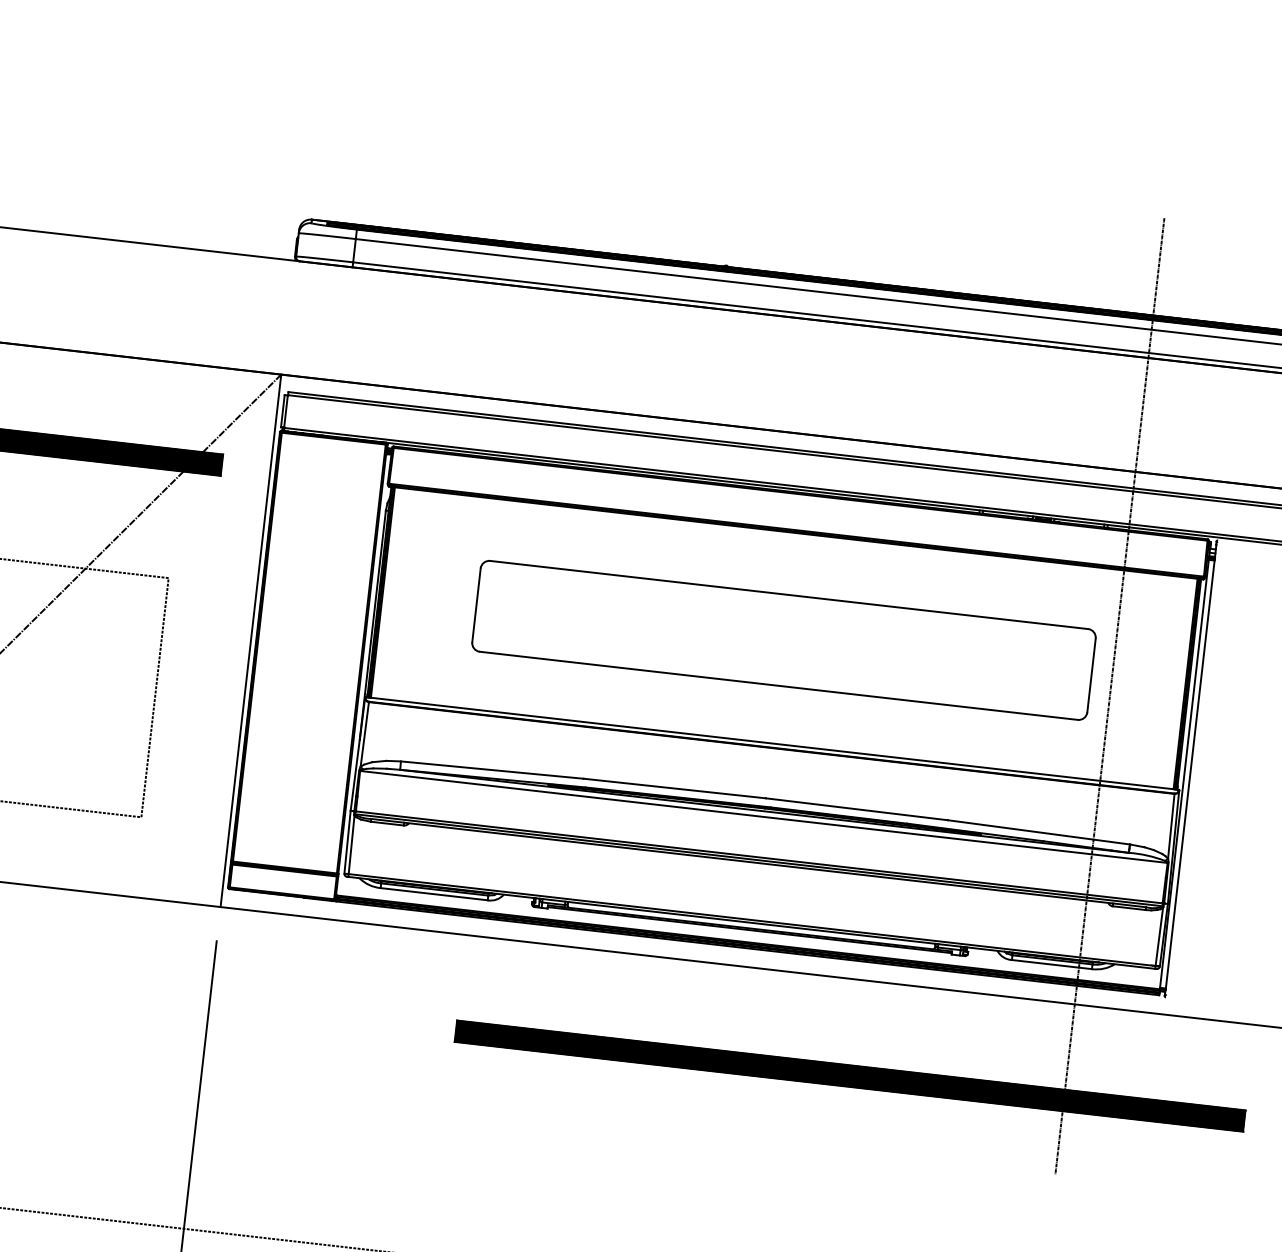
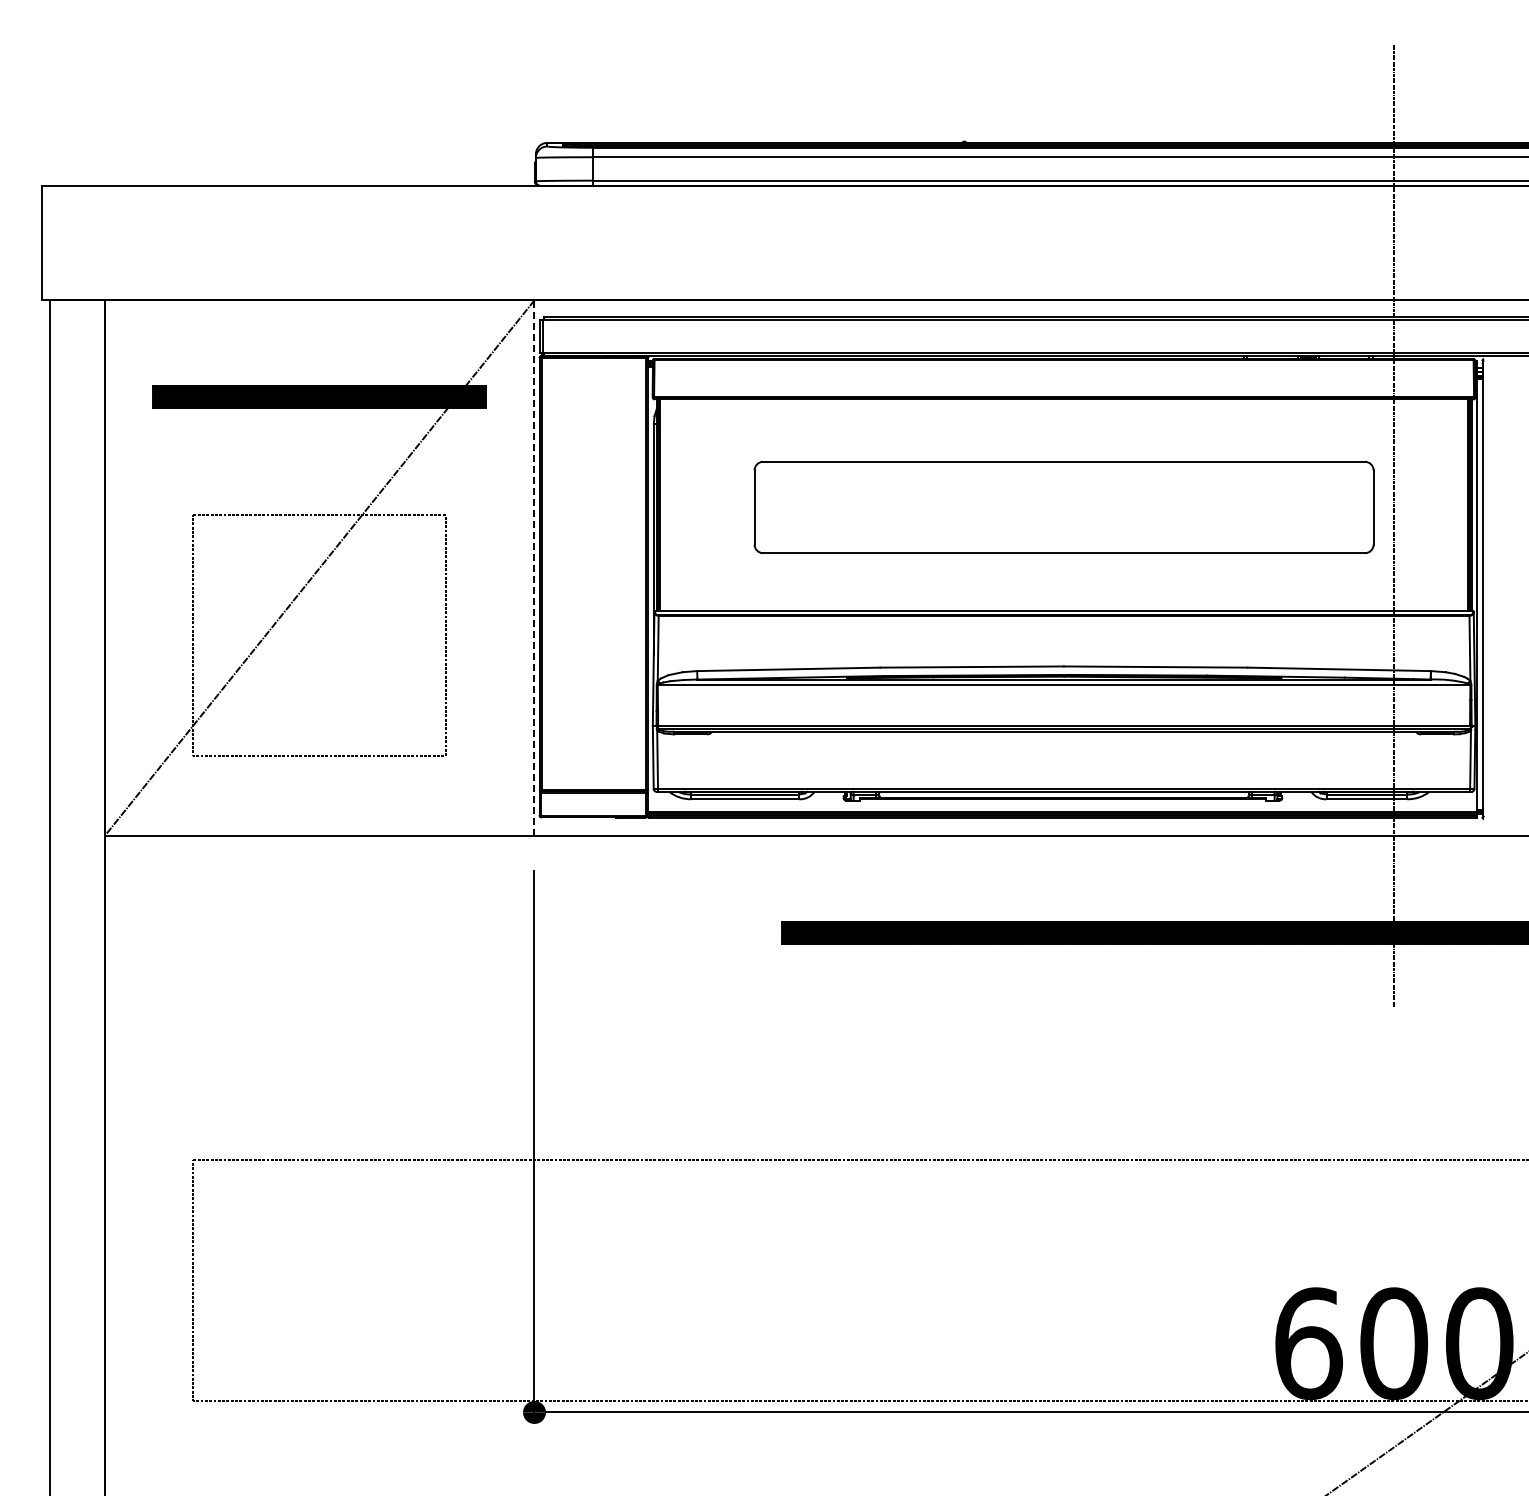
line: (250, 641) -> (534, 568), solid -> dashed

